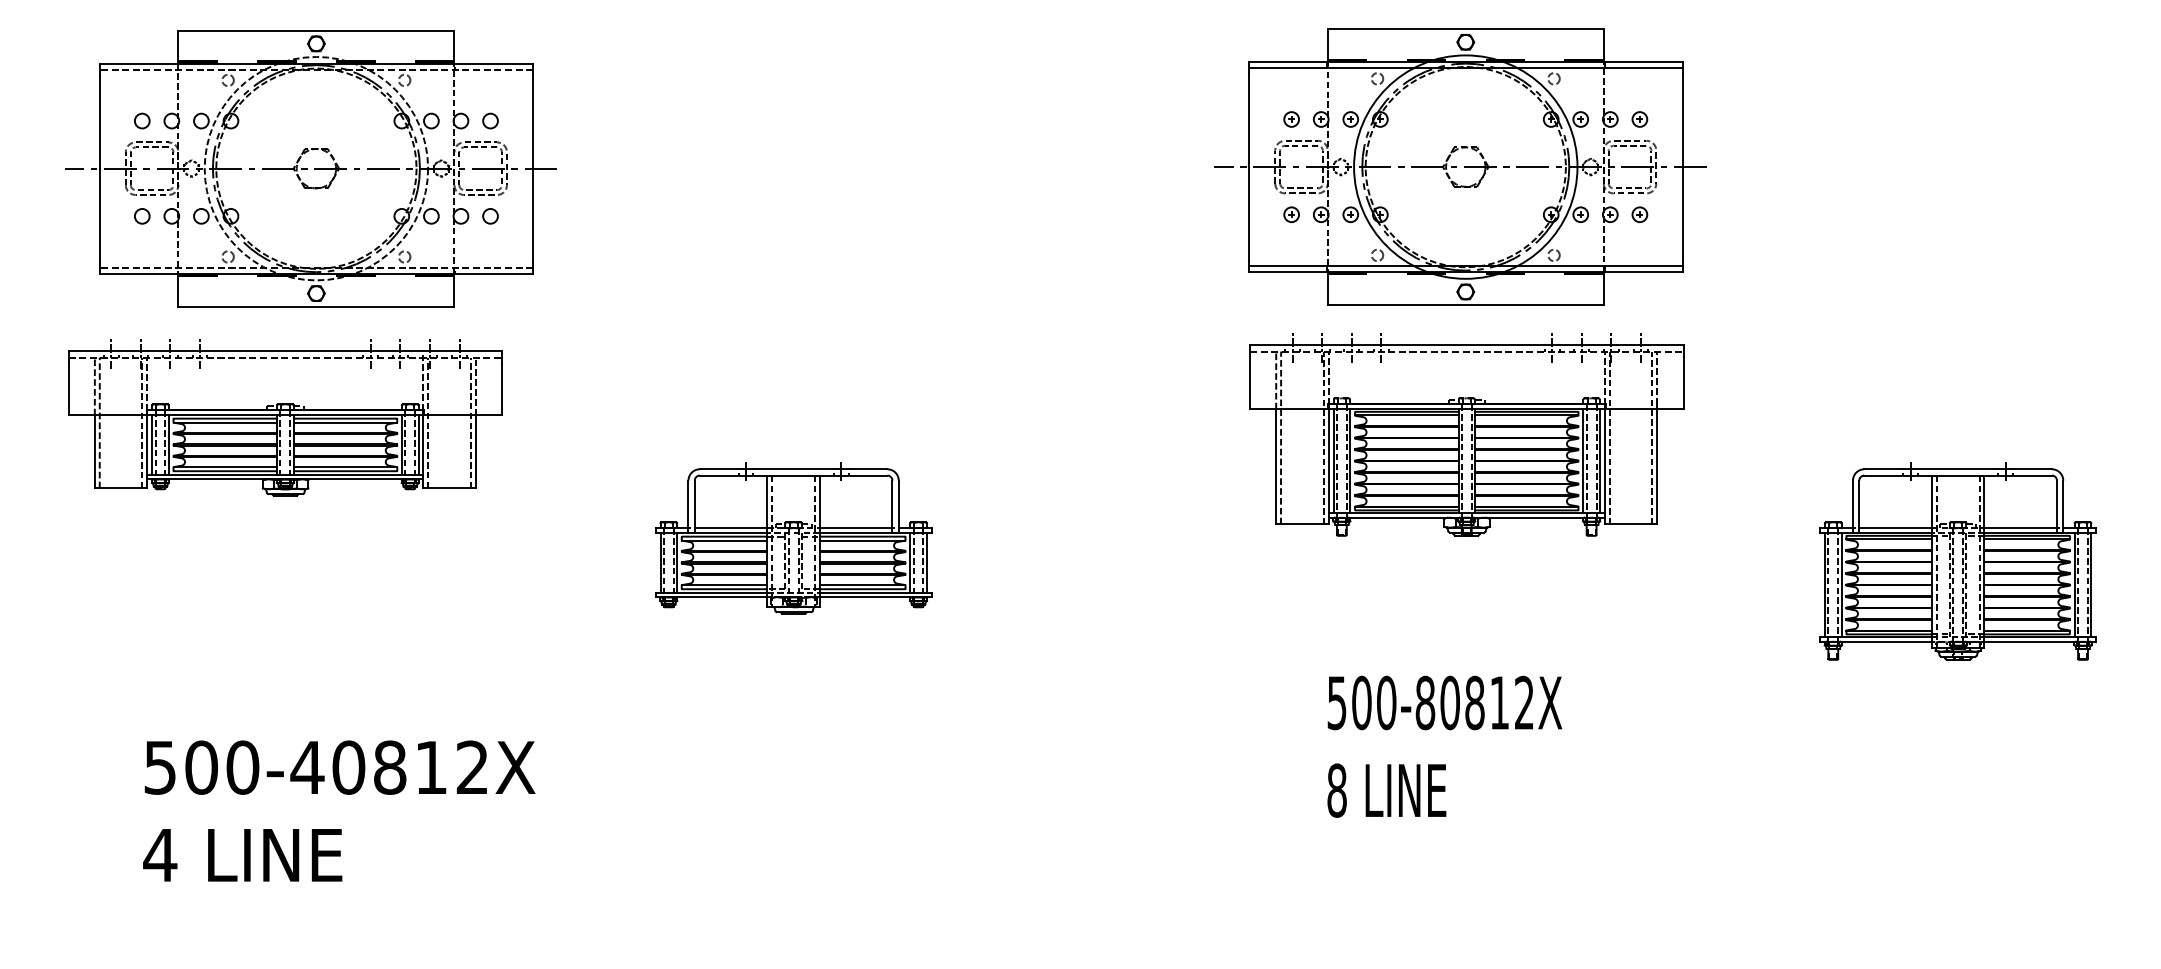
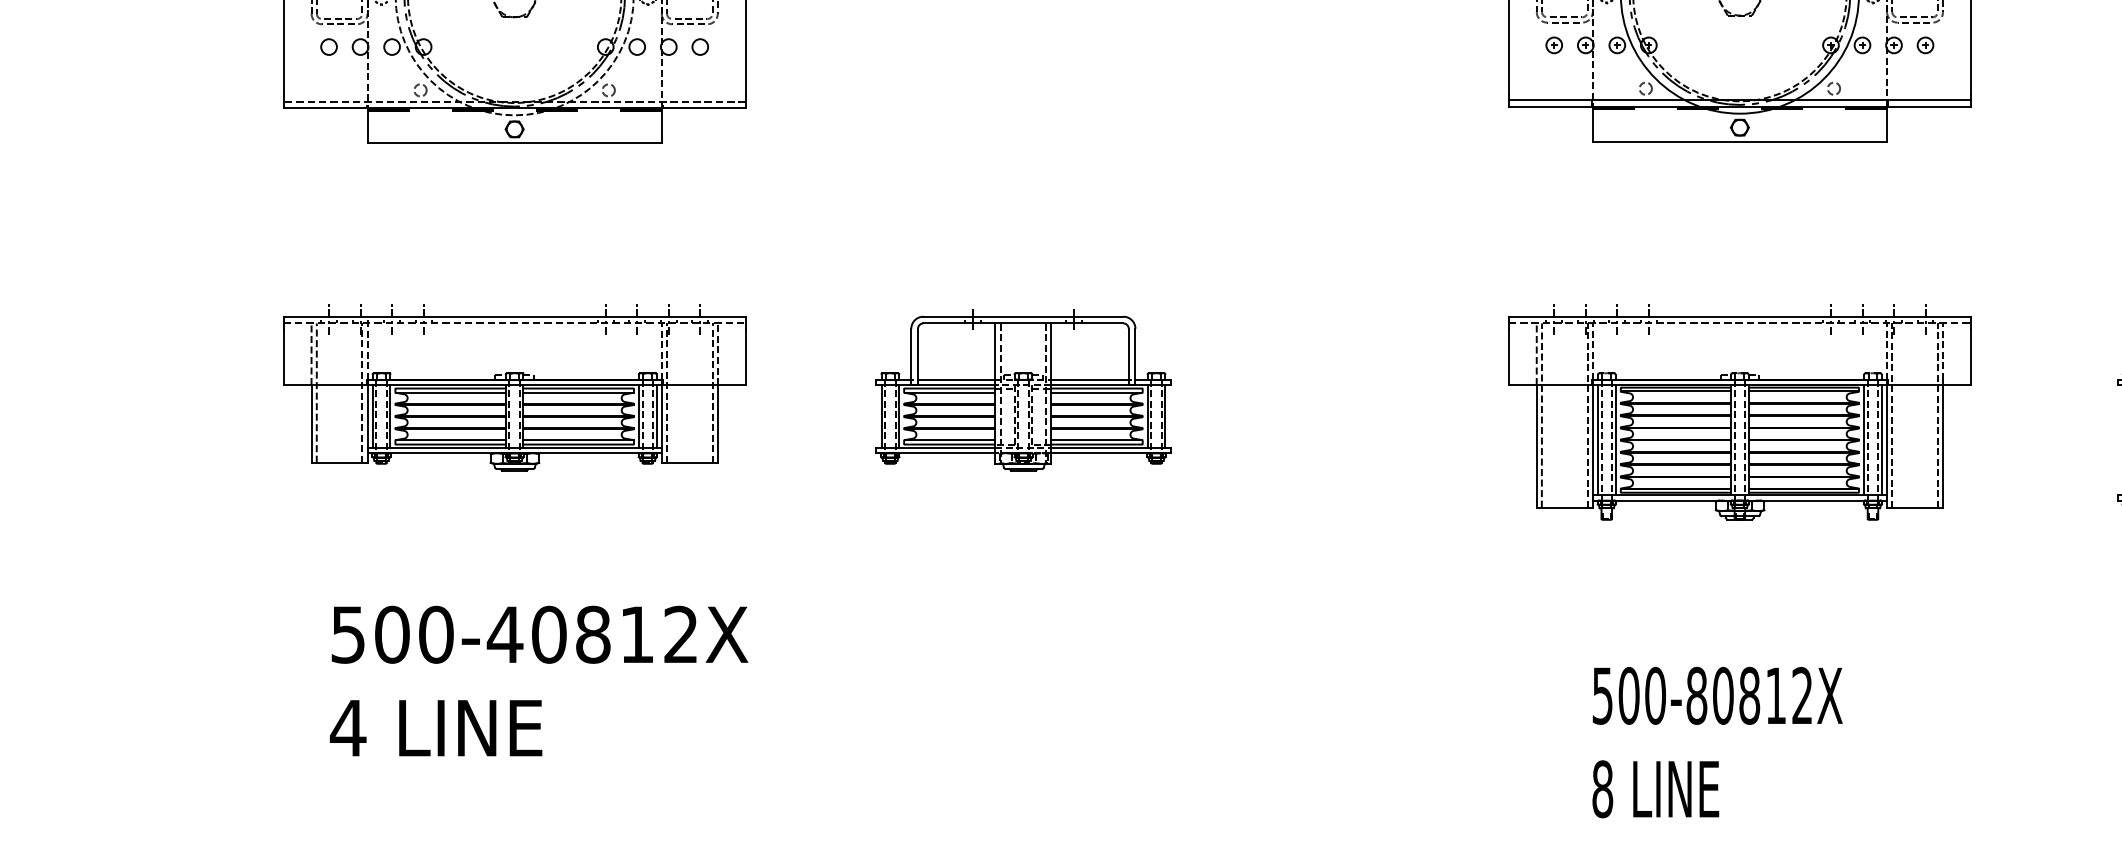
part: (285, 417) -> (514, 387), moved
part: (1466, 434) -> (1739, 411), moved
text: (1444, 746) -> (1717, 742), moved

